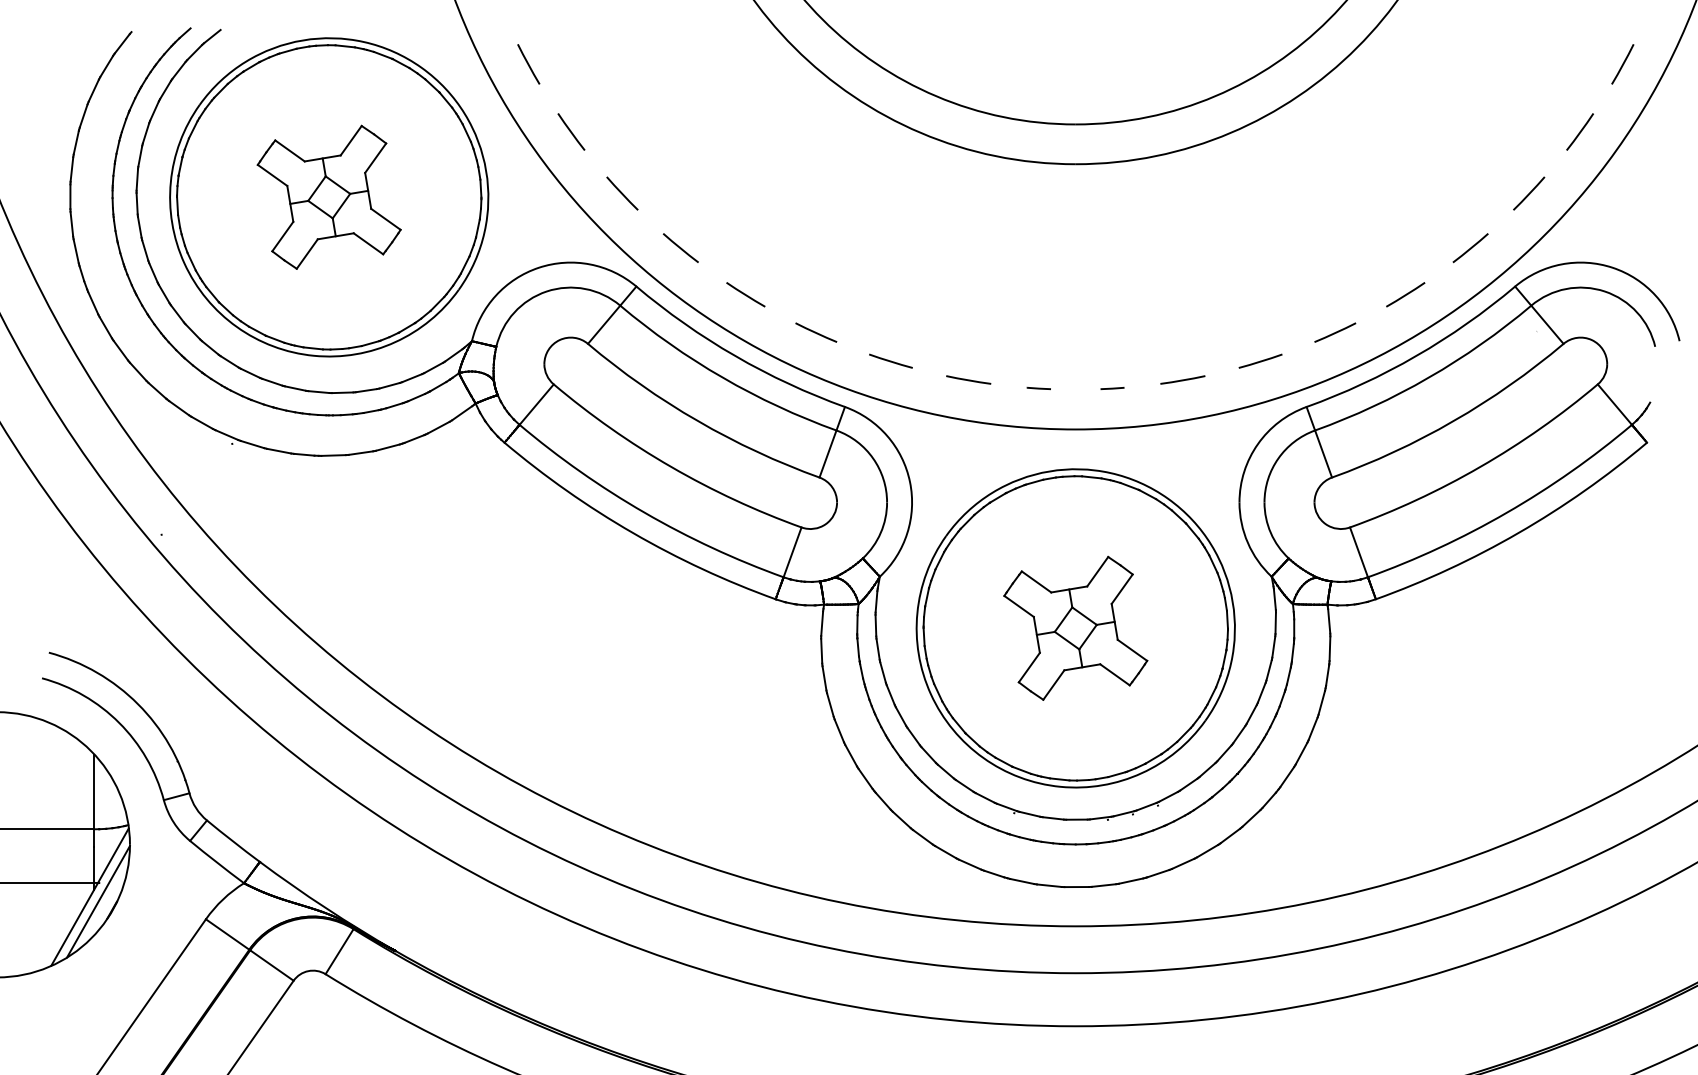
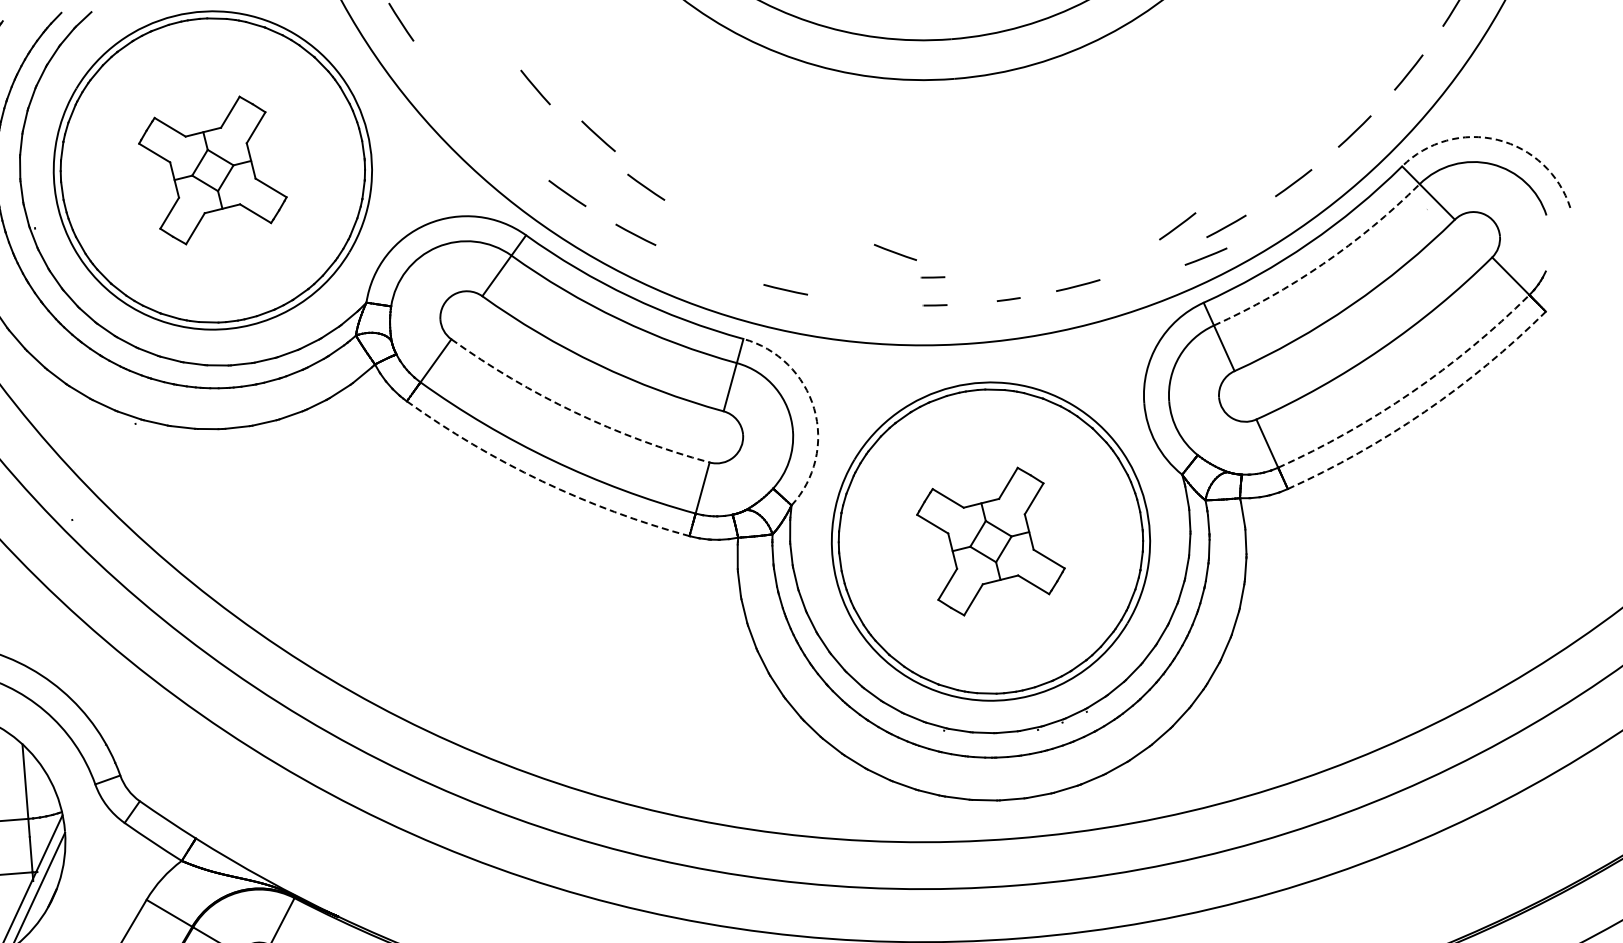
line: (571, 131) -> (535, 87), moved
line: (622, 193) -> (598, 136), moved
line: (759, 247) -> (645, 186), added
arc: (1612, 267) -> (1497, 139), solid -> dashed
line: (1286, 328) -> (1177, 226), added
line: (816, 332) -> (895, 252), moved
line: (1038, 360) -> (932, 277), added
line: (1260, 360) -> (1205, 255), moved
arc: (1428, 377) -> (1322, 263), solid -> dashed
line: (968, 379) -> (864, 301), removed
arc: (671, 466) -> (575, 411), solid -> dashed
arc: (910, 482) -> (814, 409), solid -> dashed
arc: (1506, 512) -> (1411, 392), solid -> dashed
arc: (633, 533) -> (542, 481), solid -> dashed
arc: (1518, 533) -> (1424, 412), solid -> dashed

